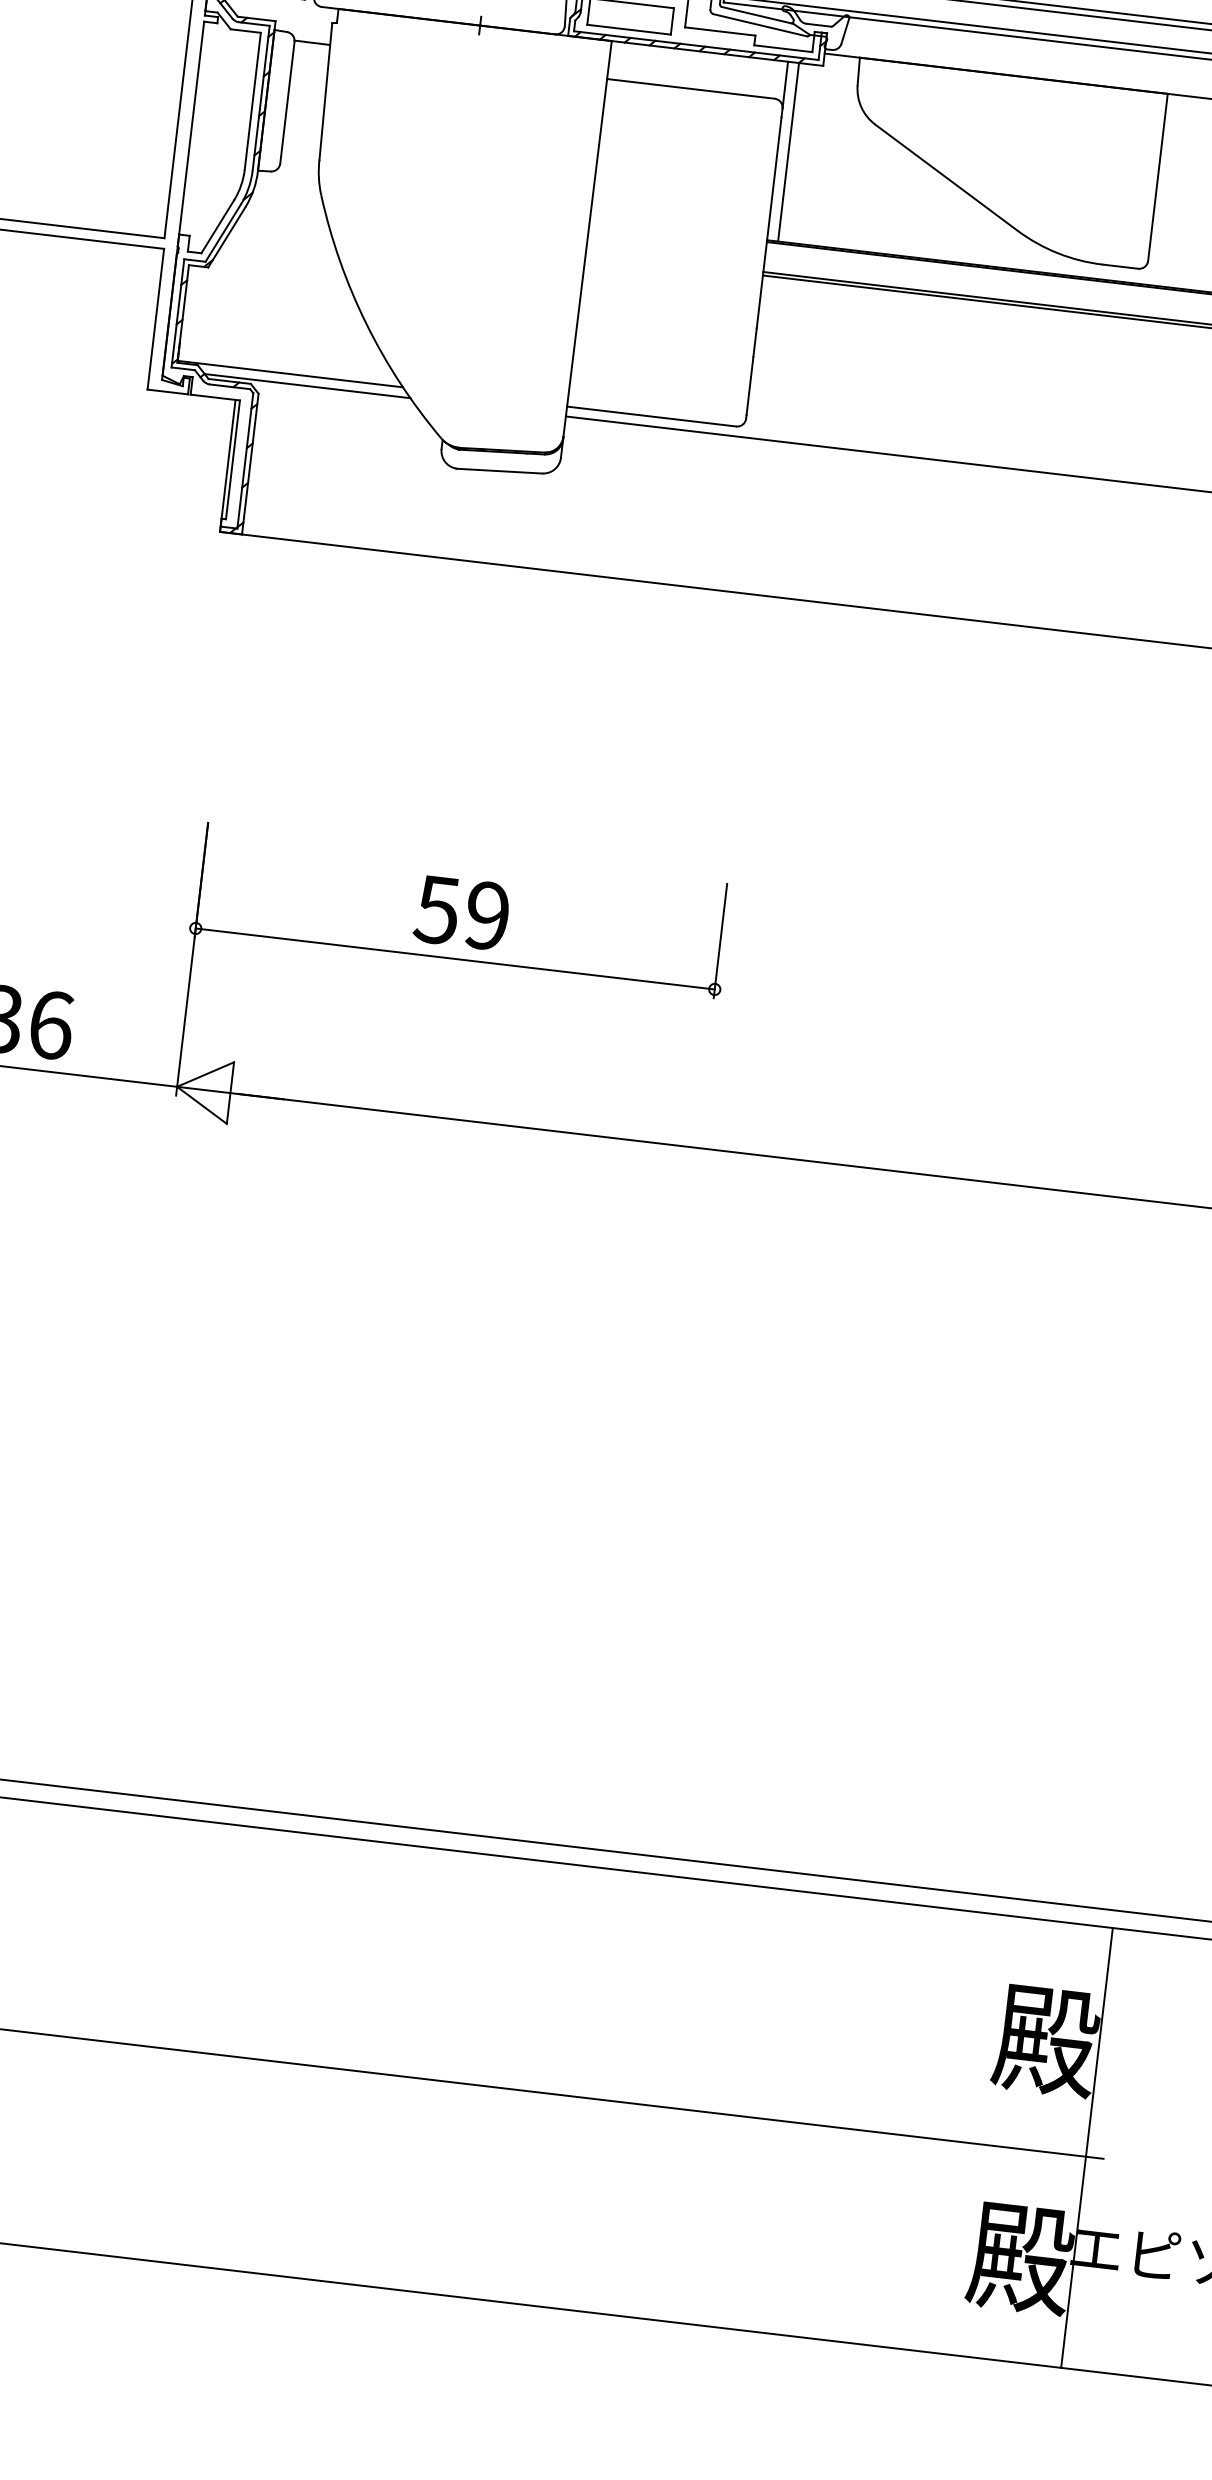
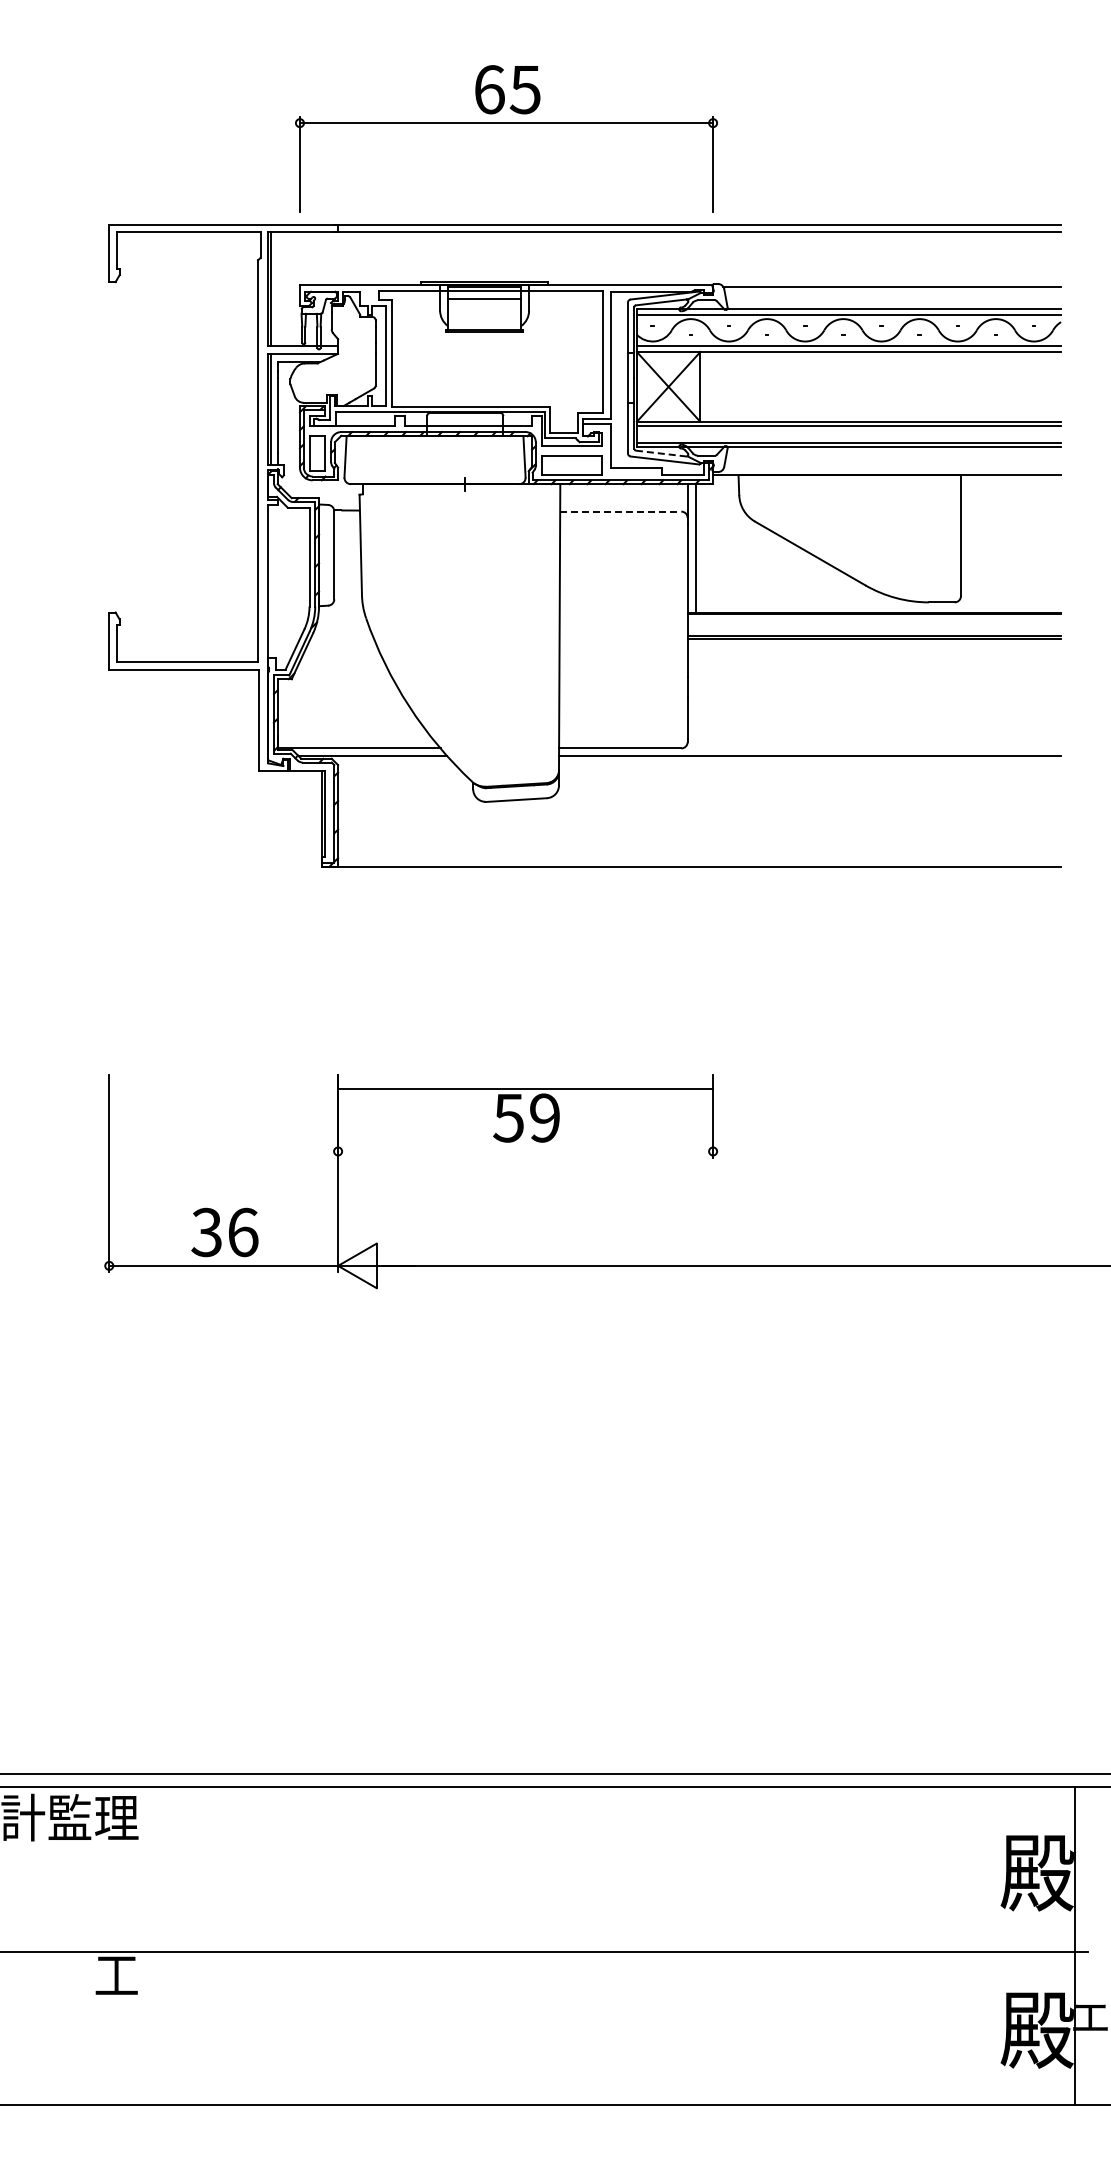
line: (758, 15) -> (662, 453), solid -> dashed
line: (690, 88) -> (620, 511), solid -> dashed
line: (455, 958) -> (525, 1089), moved

